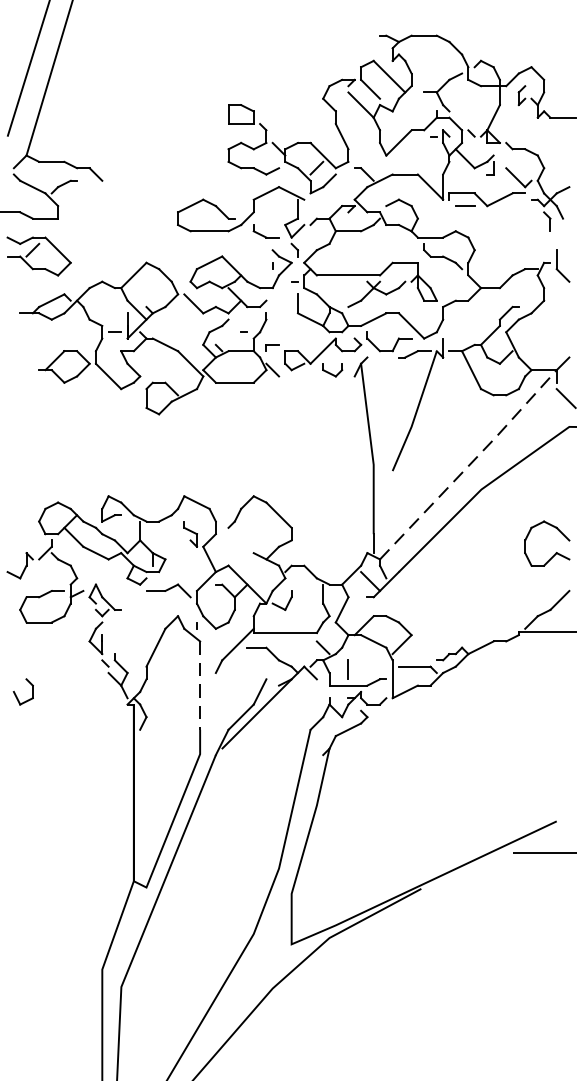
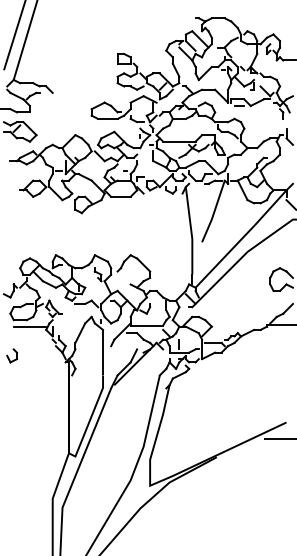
line: (469, 463) -> (241, 238), dashed -> solid
line: (57, 634) -> (29, 326), added
line: (201, 685) -> (103, 352), dashed -> solid

